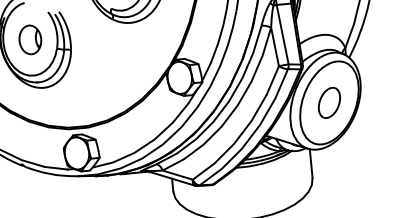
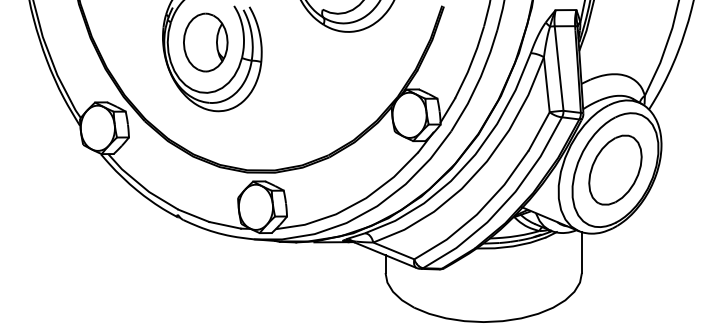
part: (30, 39) -> (205, 42), size x1.43
part: (329, 102) -> (615, 169), size x1.67

